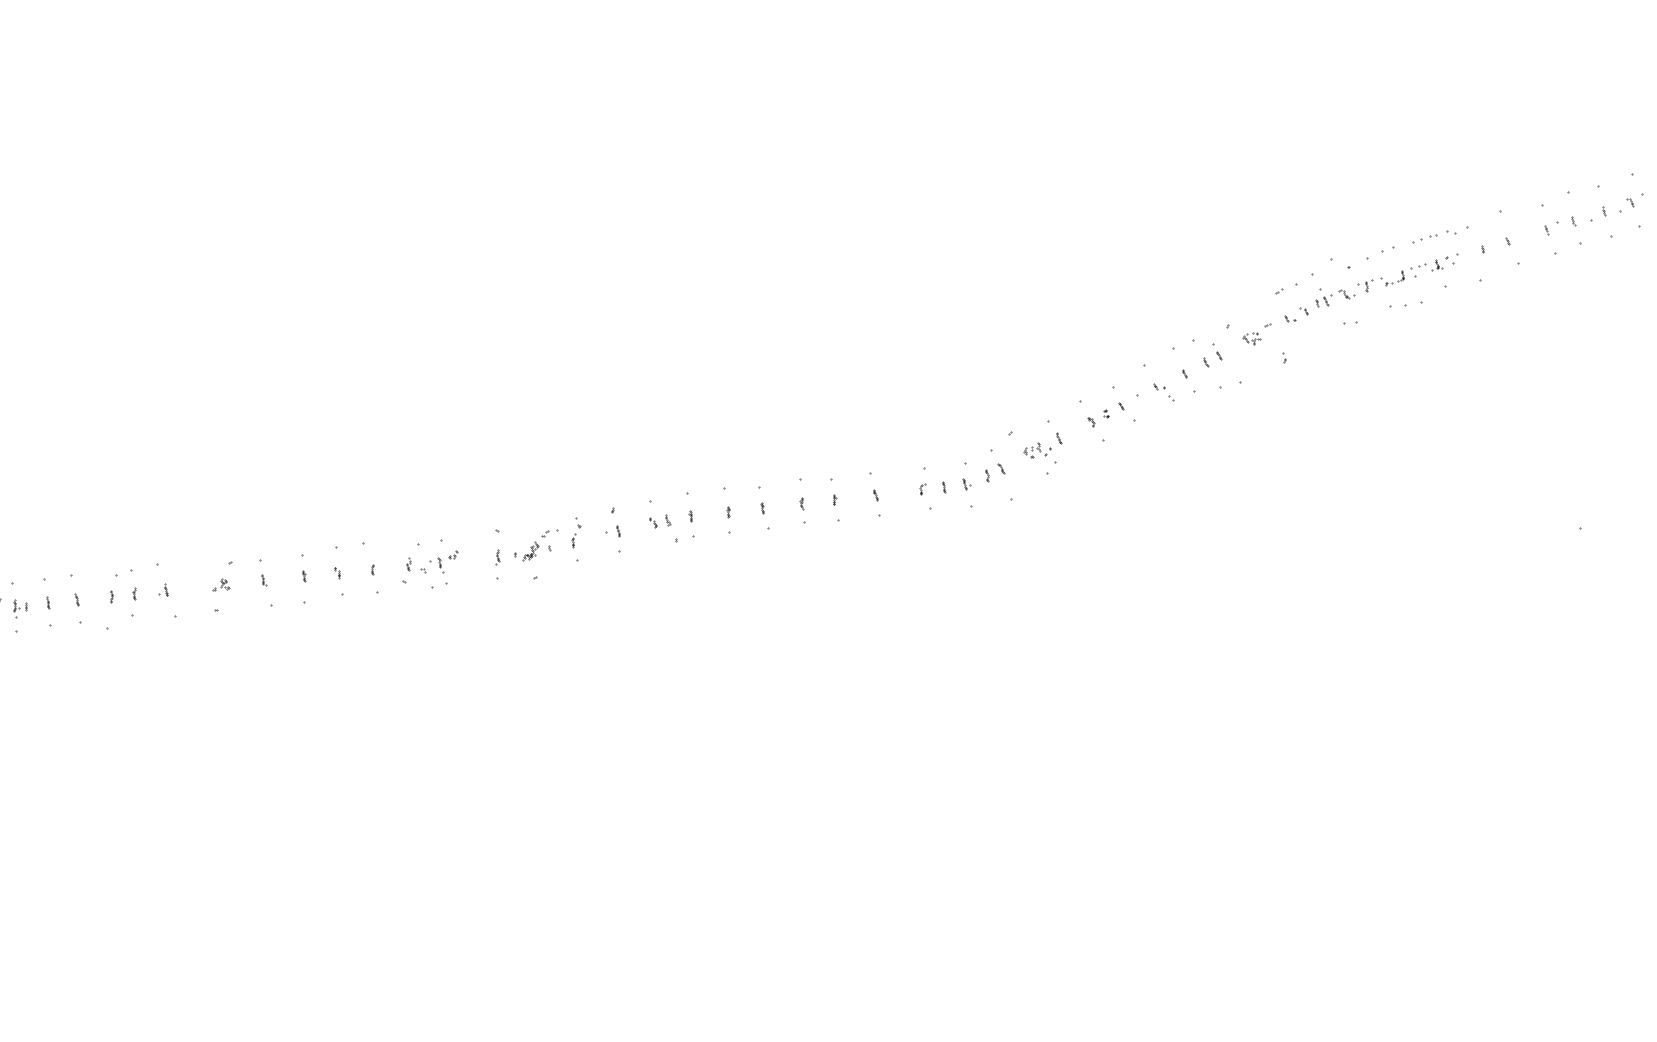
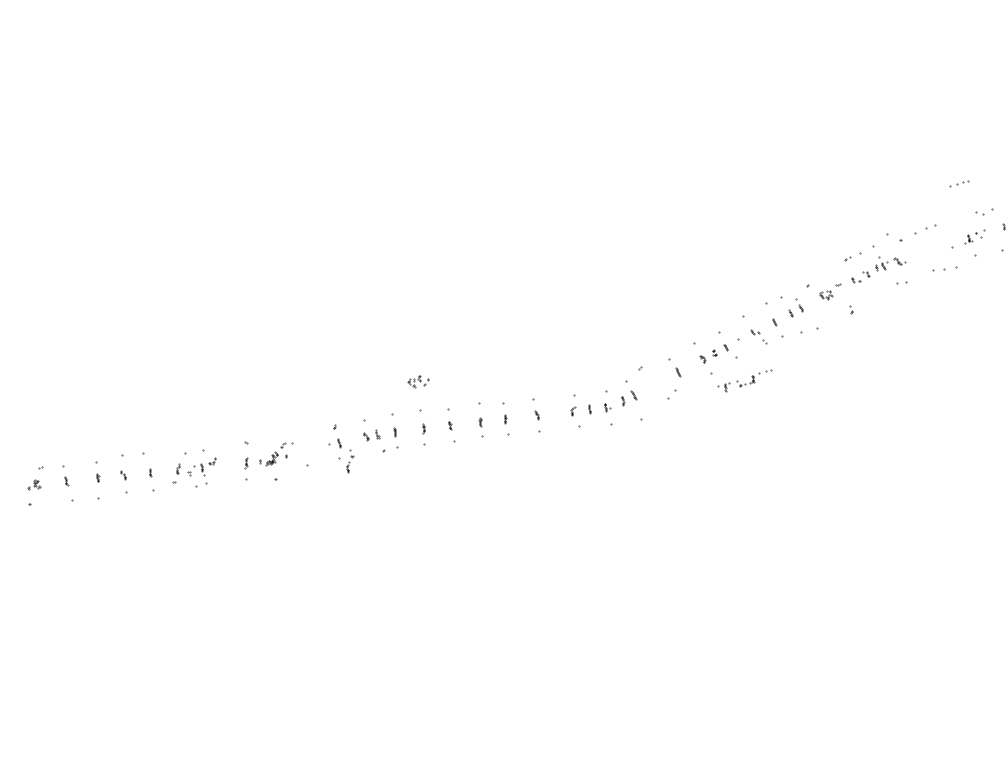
part: (1424, 238) -> (959, 183), moved
part: (1391, 277) -> (744, 380), moved
part: (1037, 450) -> (418, 381), moved
part: (576, 532) -> (350, 461), moved

